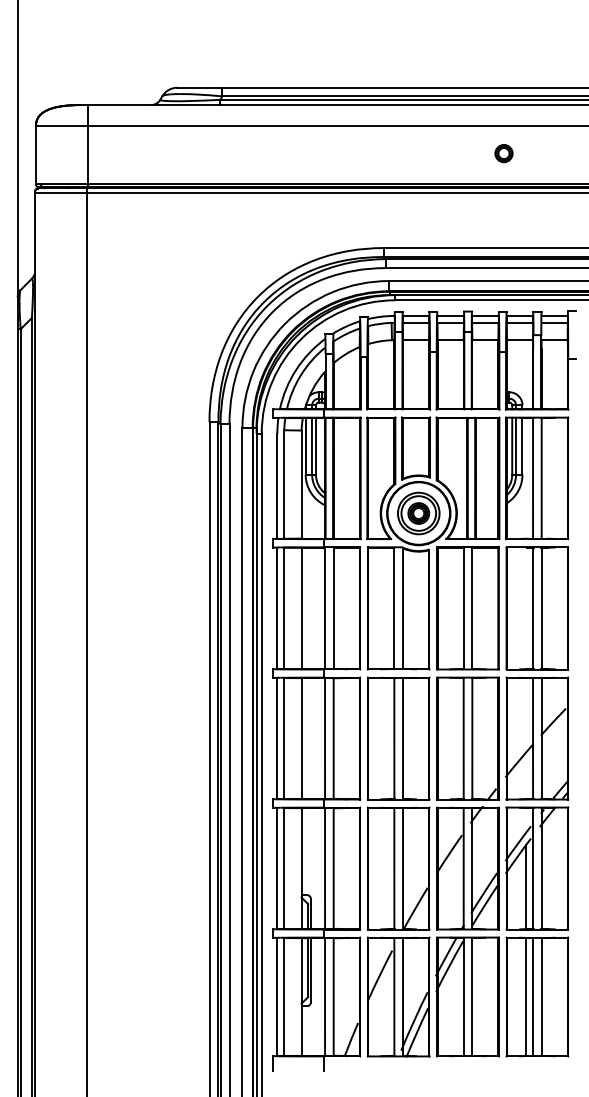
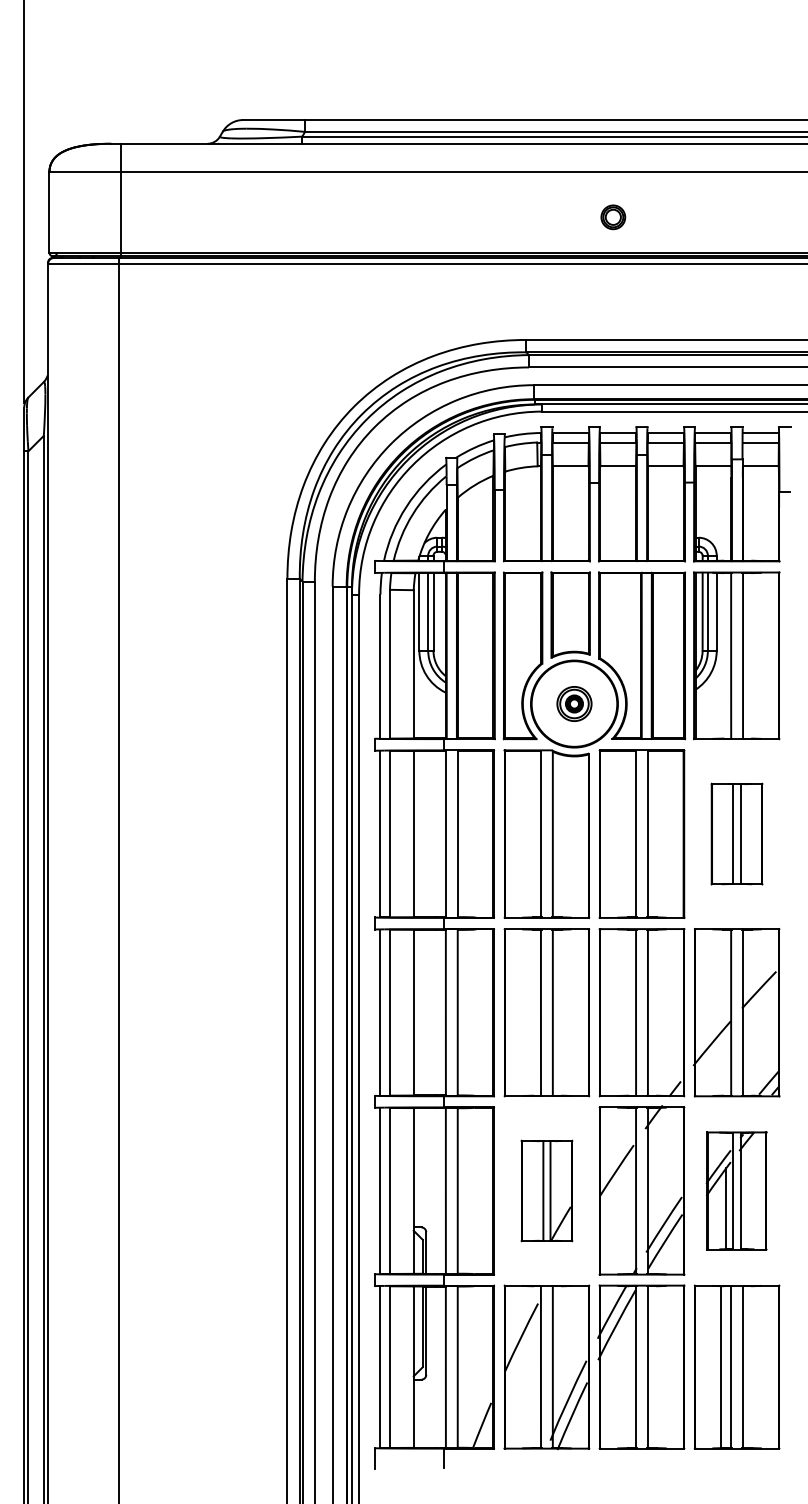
part: (504, 153) -> (613, 217), moved
part: (418, 513) -> (574, 703), size x0.6
part: (536, 607) -> (736, 833), size x0.6
part: (398, 868) -> (546, 1190), size x0.6
part: (536, 868) -> (736, 1190), size x0.7

